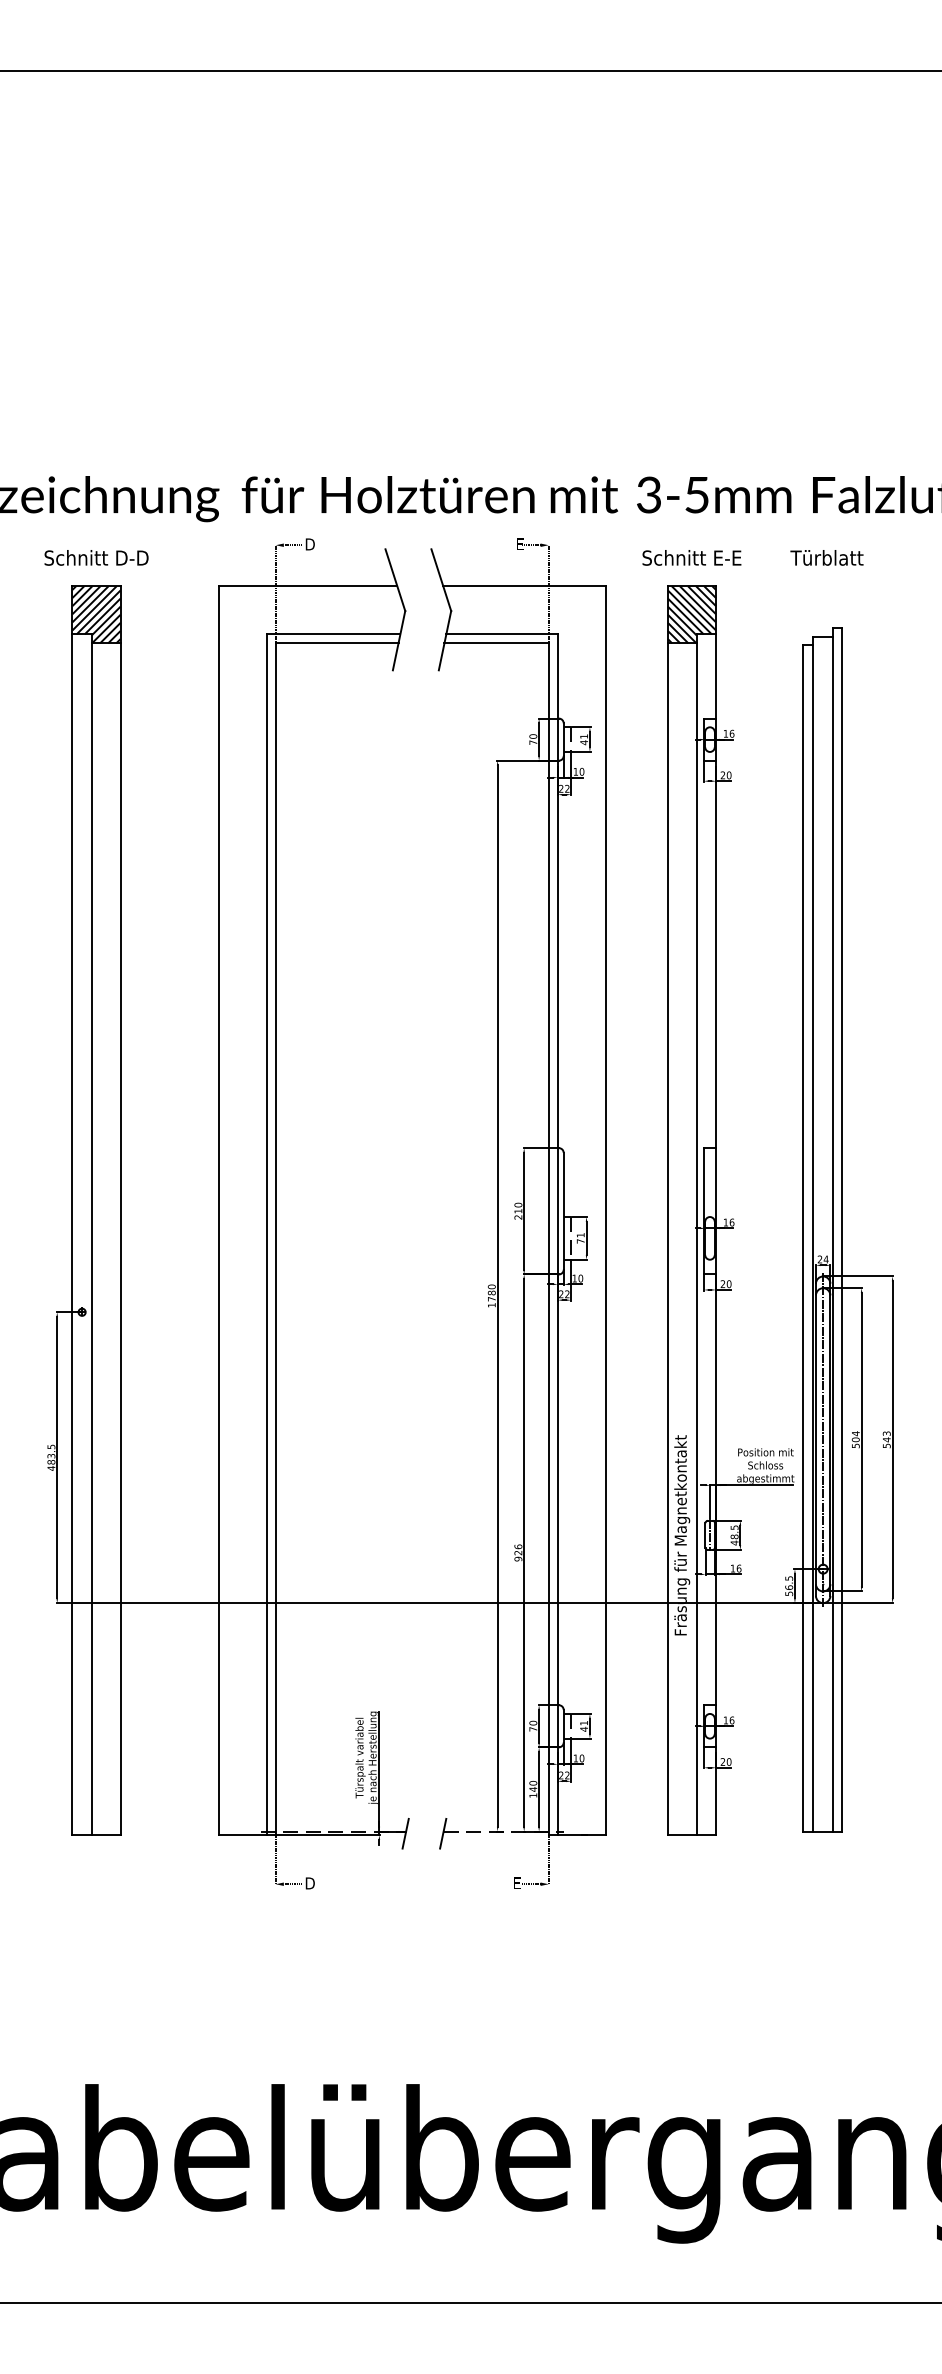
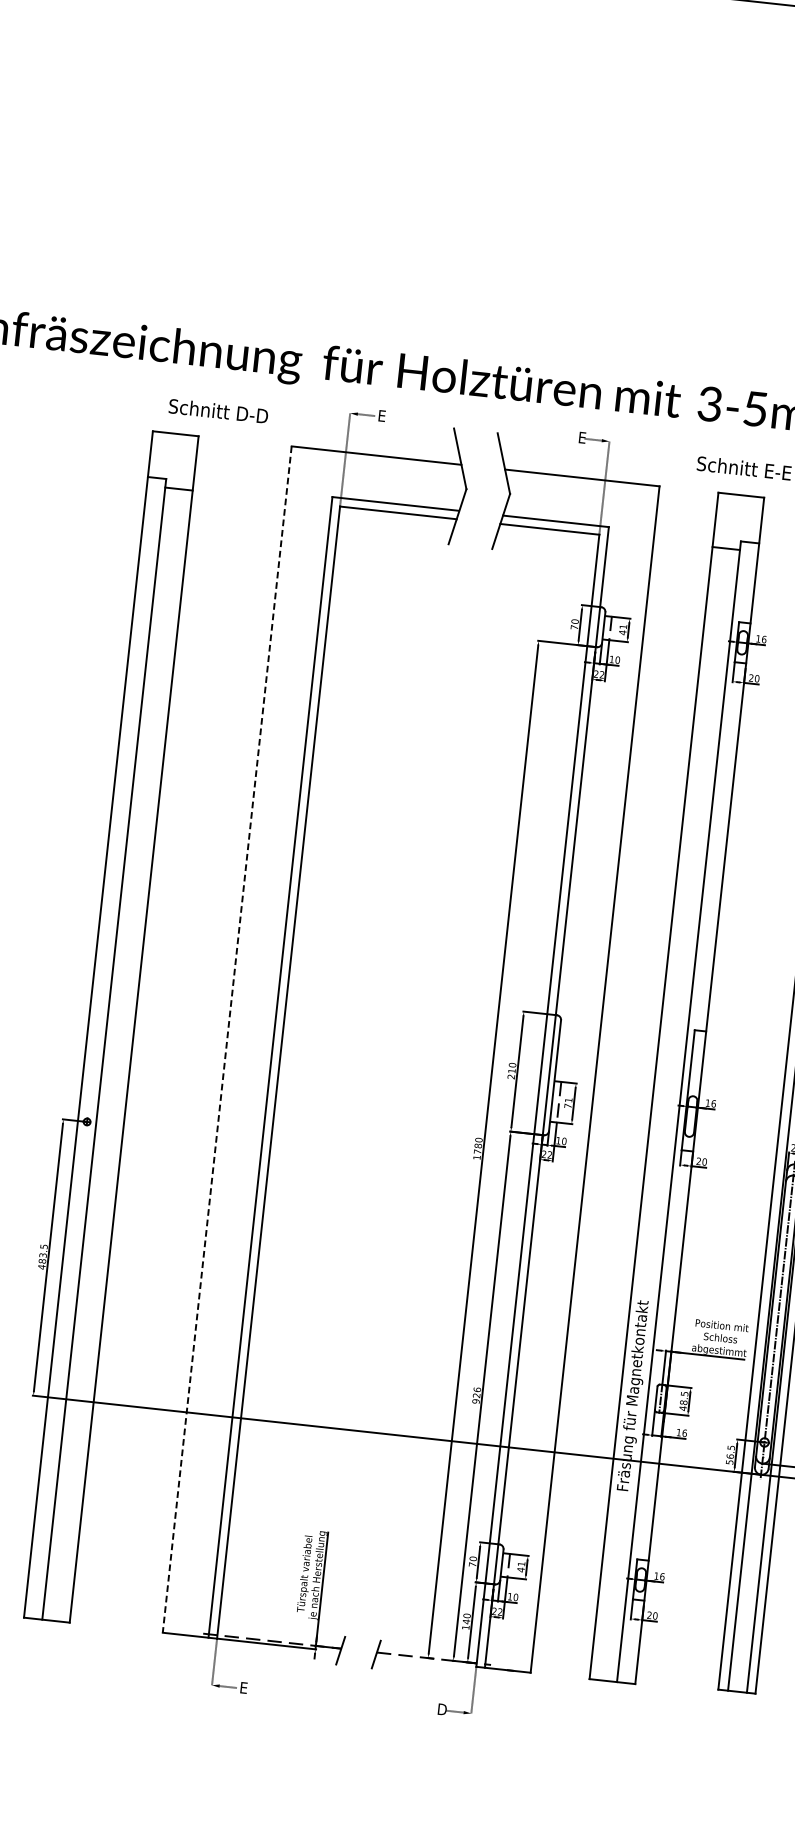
text: (309, 544) -> (382, 416), D -> E
text: (96, 557) -> (218, 410), moved
hatch: (96, 614) -> (172, 460), removed
hatch: (691, 614) -> (737, 522), removed
line: (218, 1211) -> (227, 1040), solid -> dashed
text: (309, 1883) -> (244, 1688), D -> E
text: (517, 1883) -> (441, 1709), E -> D

